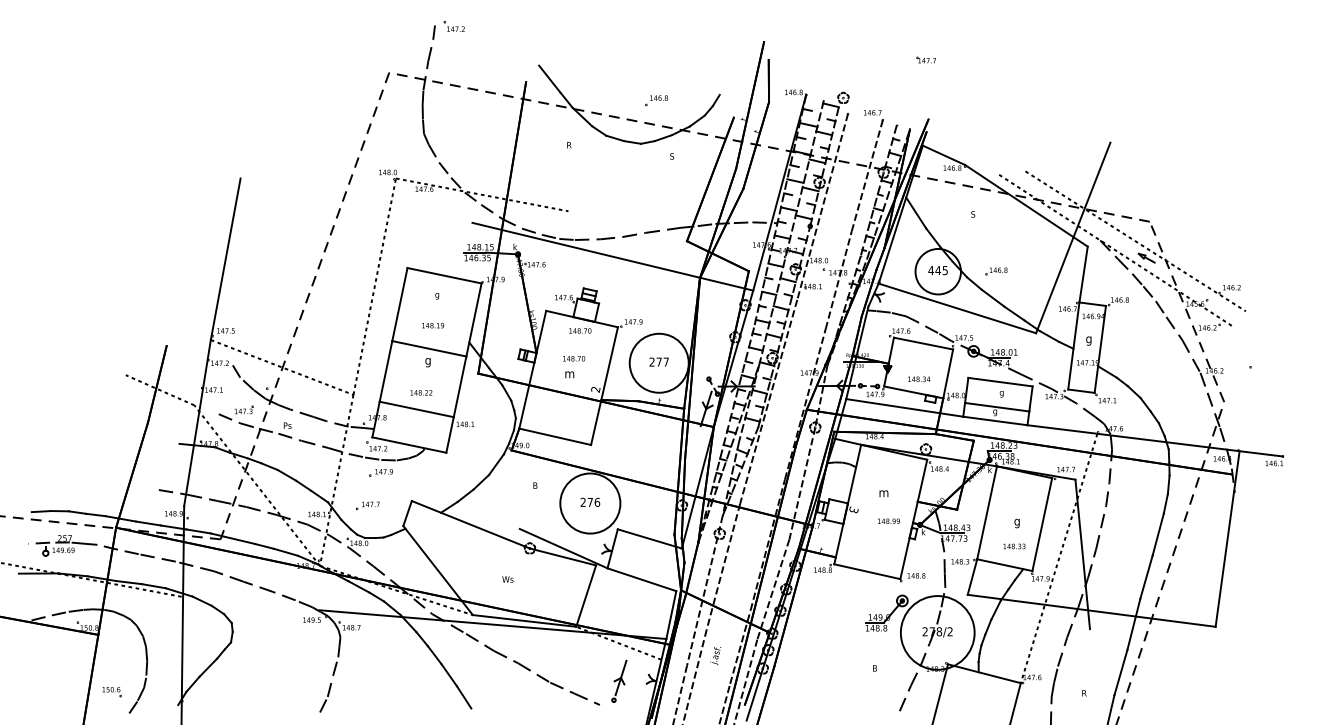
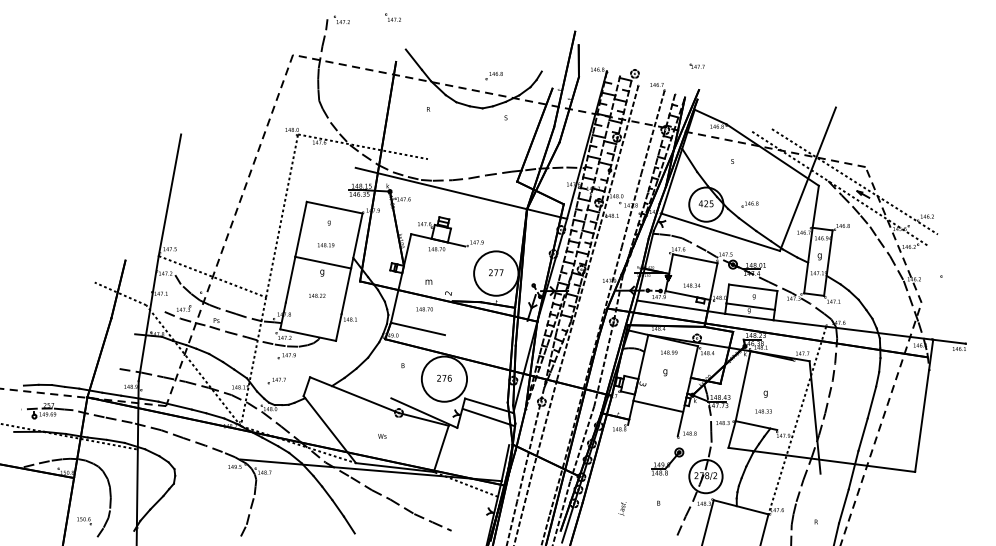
part: (521, 23) -> (392, 17), added
part: (925, 59) -> (696, 65), moved
text: (938, 270) -> (706, 203), 445 -> 425
text: (574, 358) -> (424, 309), moved
line: (604, 385) -> (455, 290), removed
line: (416, 409) -> (313, 308), removed
text: (883, 494) -> (665, 372), m -> g
text: (888, 520) -> (668, 352), moved
line: (1042, 524) -> (784, 394), removed
line: (867, 571) -> (658, 406), moved
line: (641, 579) -> (488, 417), moved
circle: (937, 632) -> (705, 476), size x0.6
text: (715, 656) -> (622, 509), moved
part: (619, 680) -> (466, 512), removed

